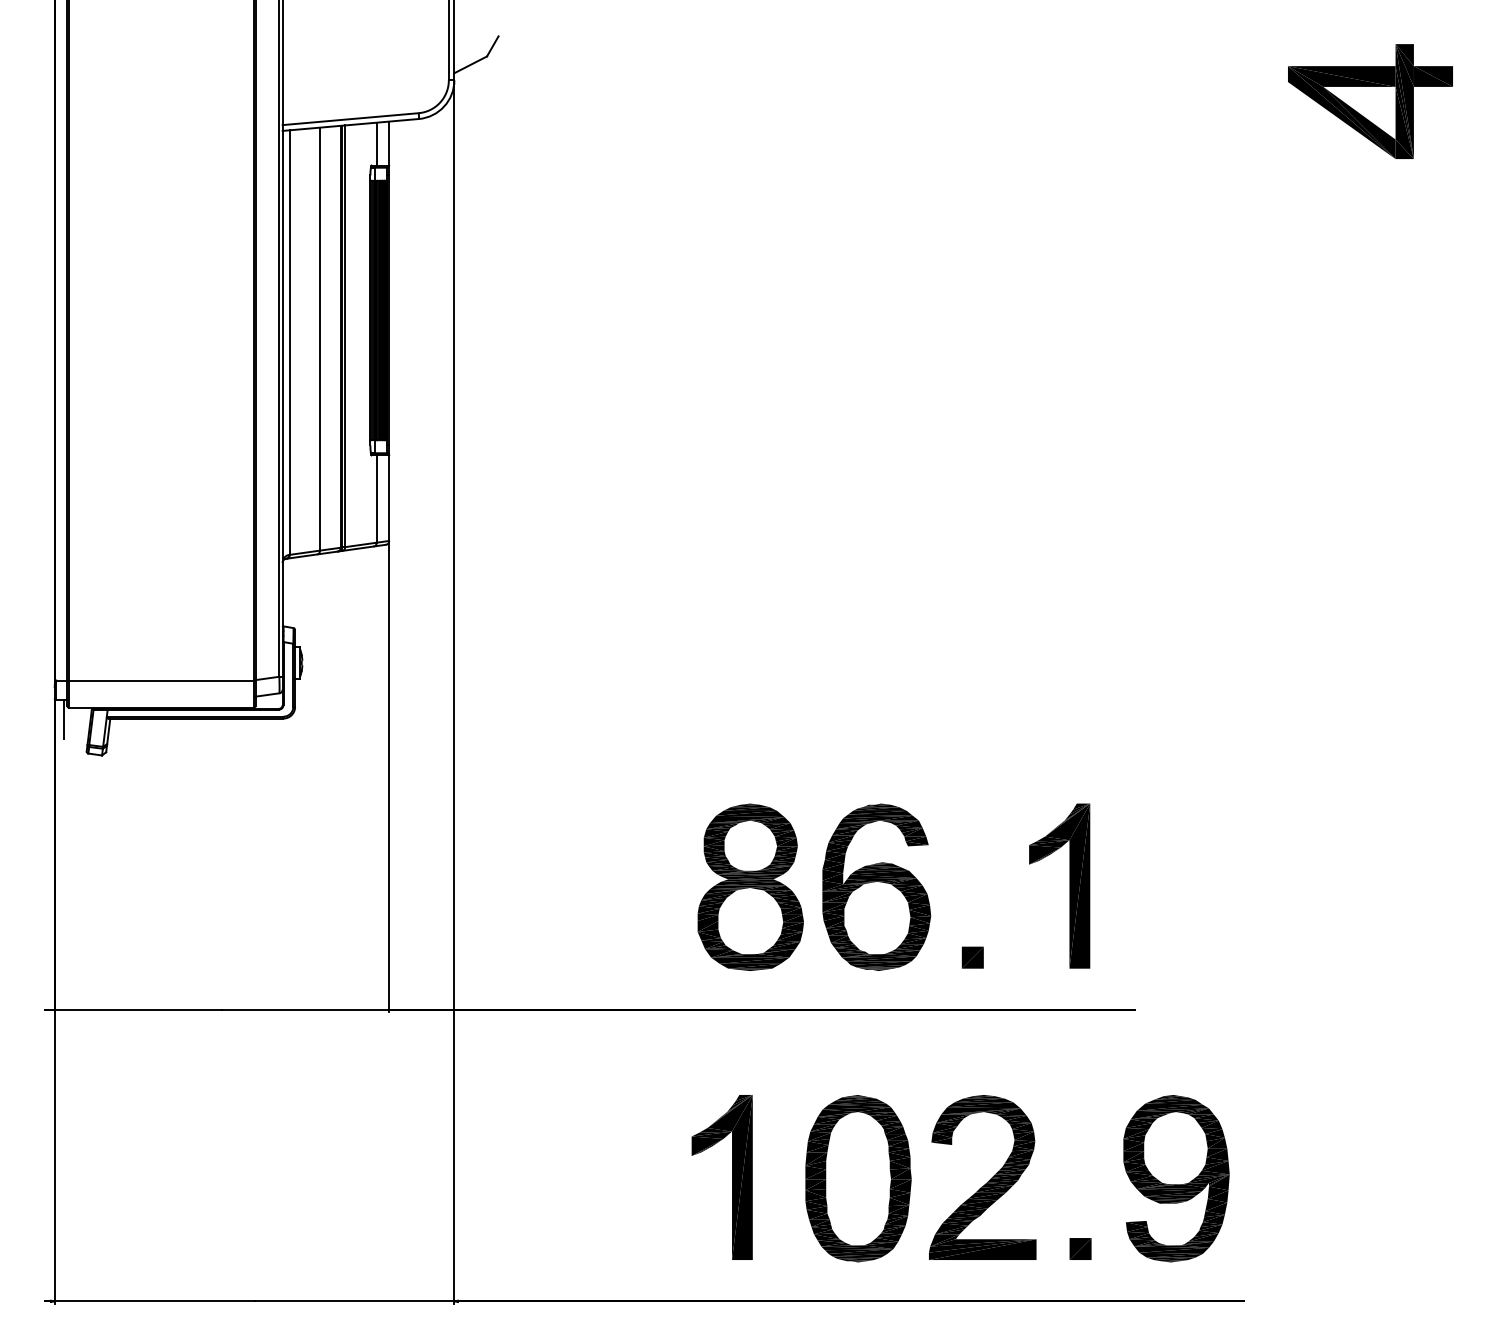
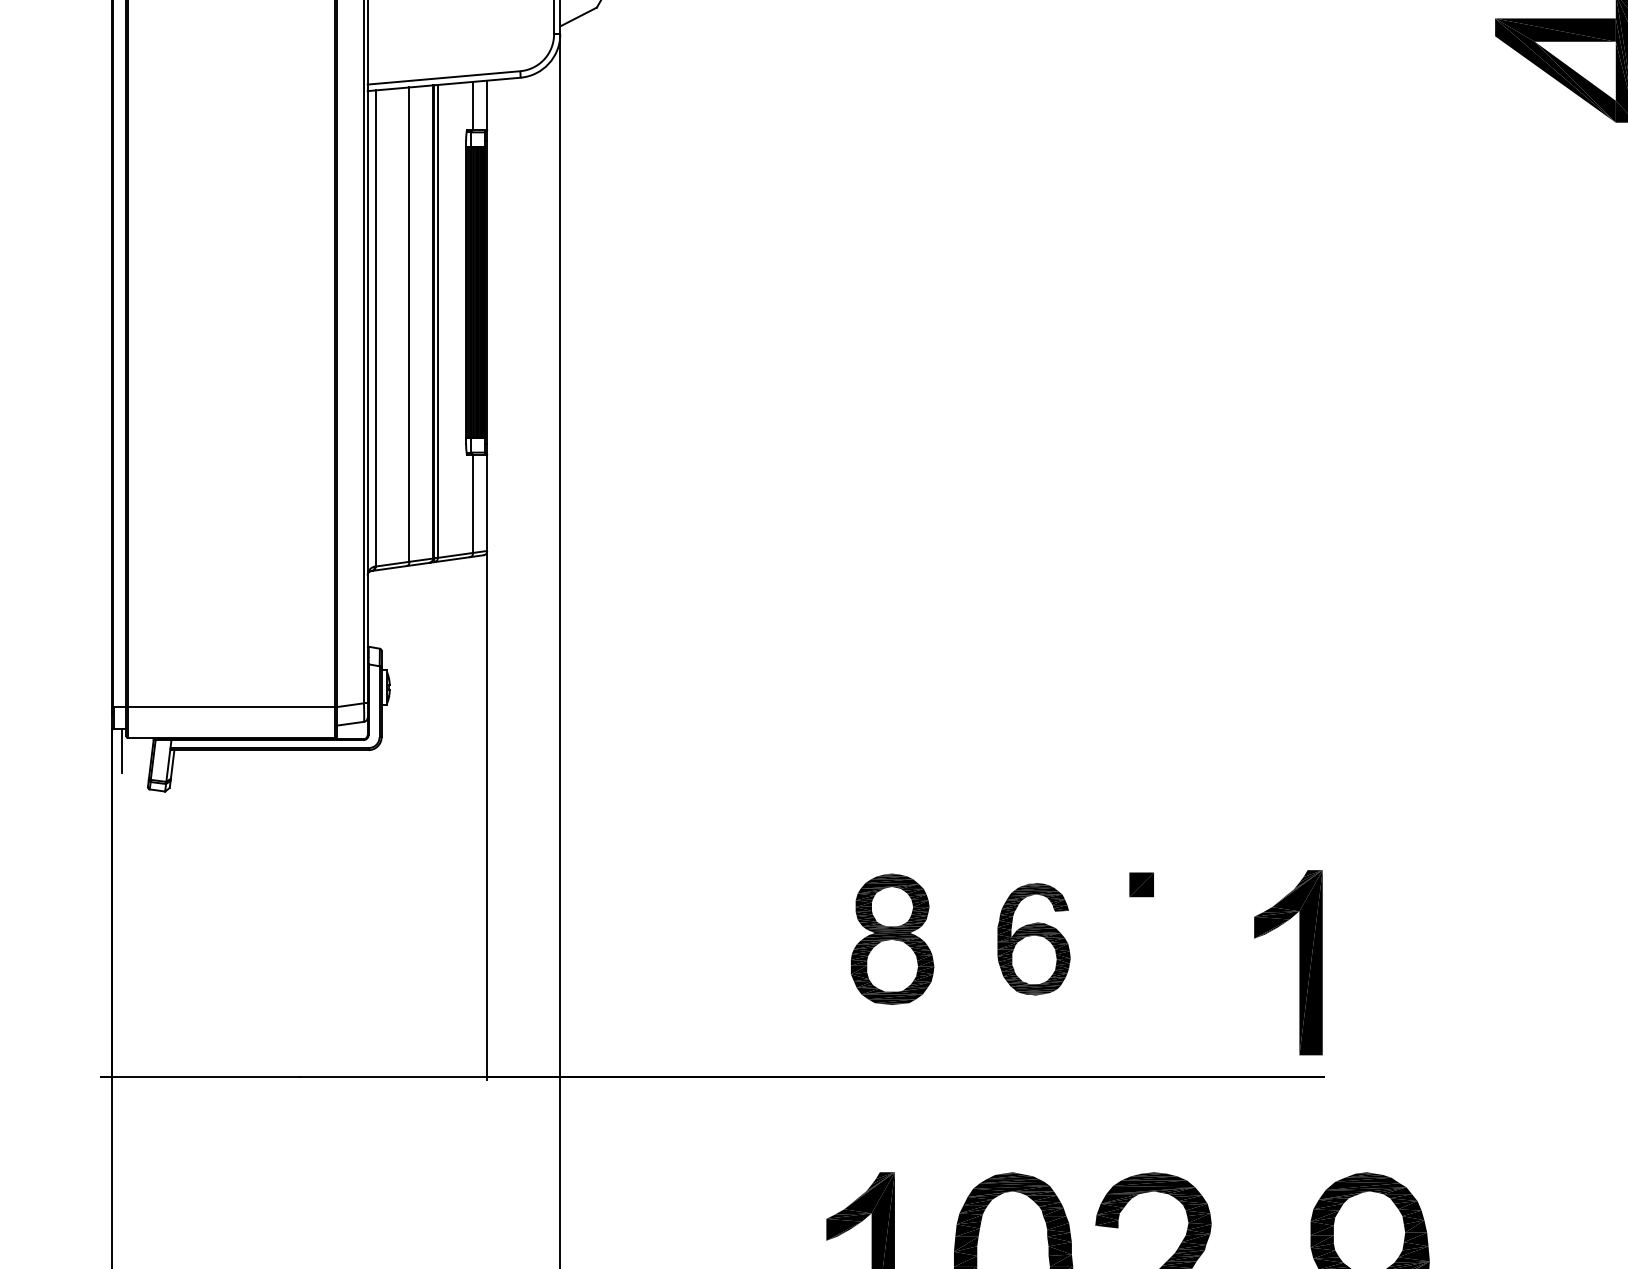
part: (1069, 885) -> (1299, 962), moved
part: (750, 886) -> (892, 938), size x0.7
part: (876, 886) -> (1033, 938), size x0.6
part: (972, 957) -> (1141, 884), moved

